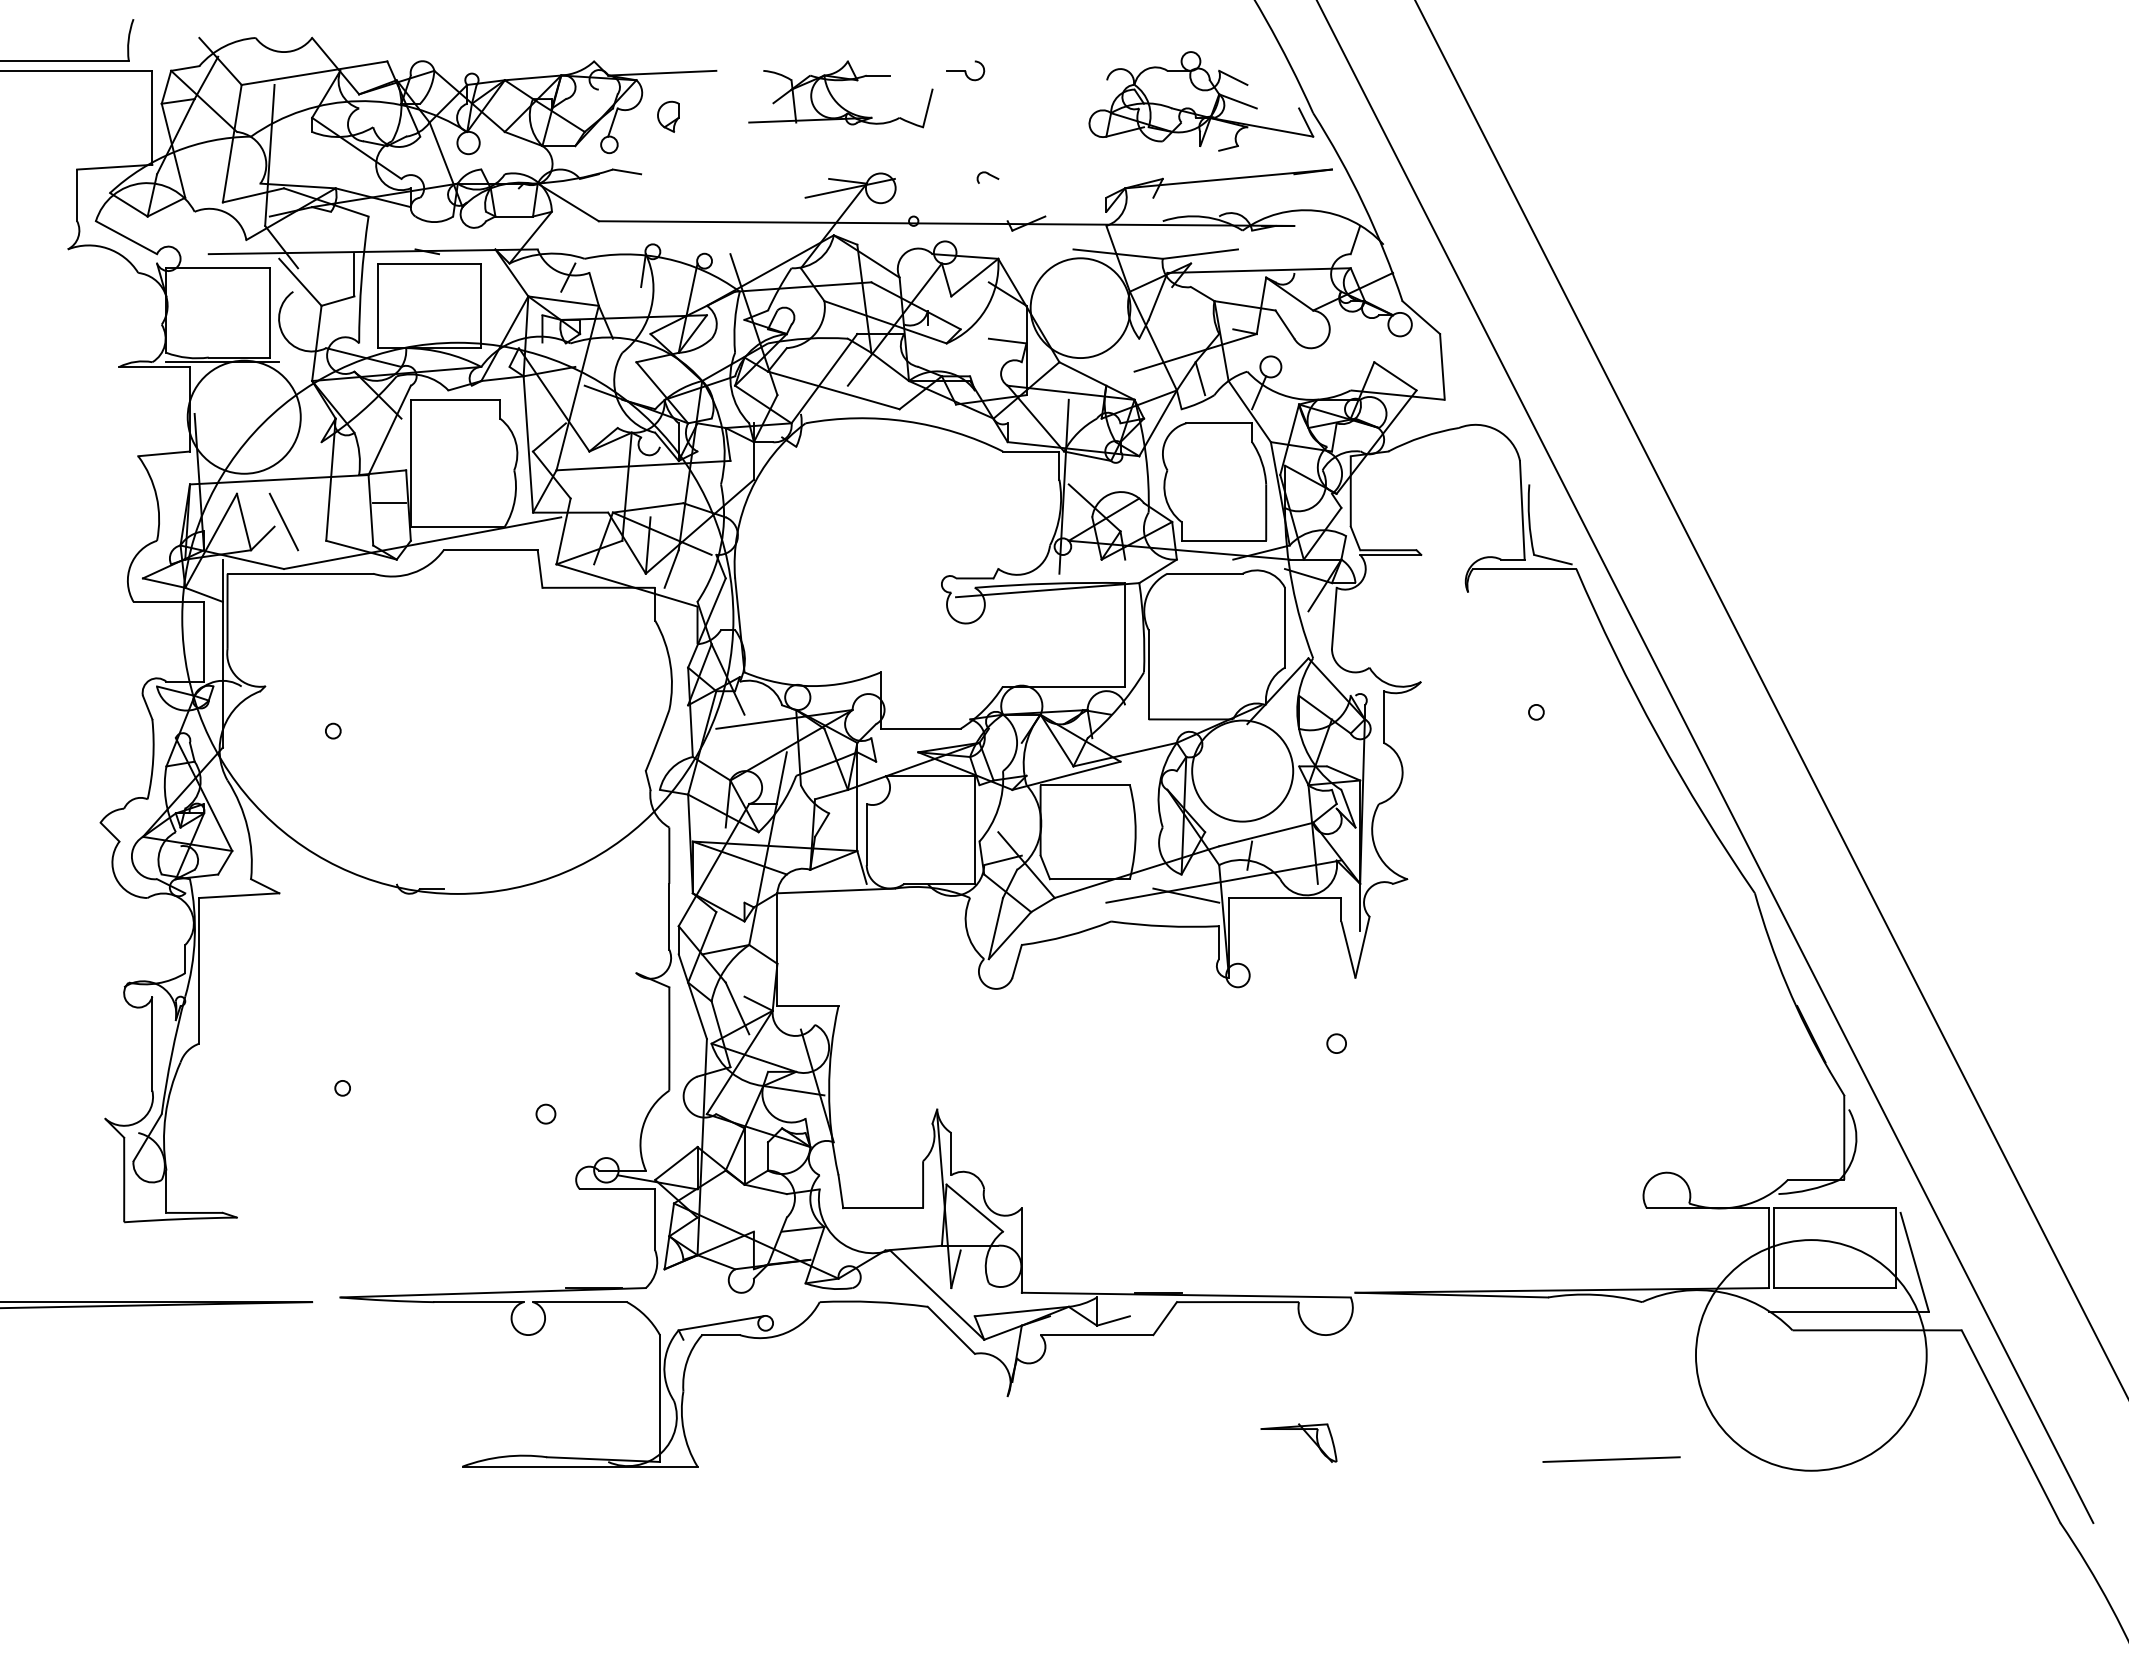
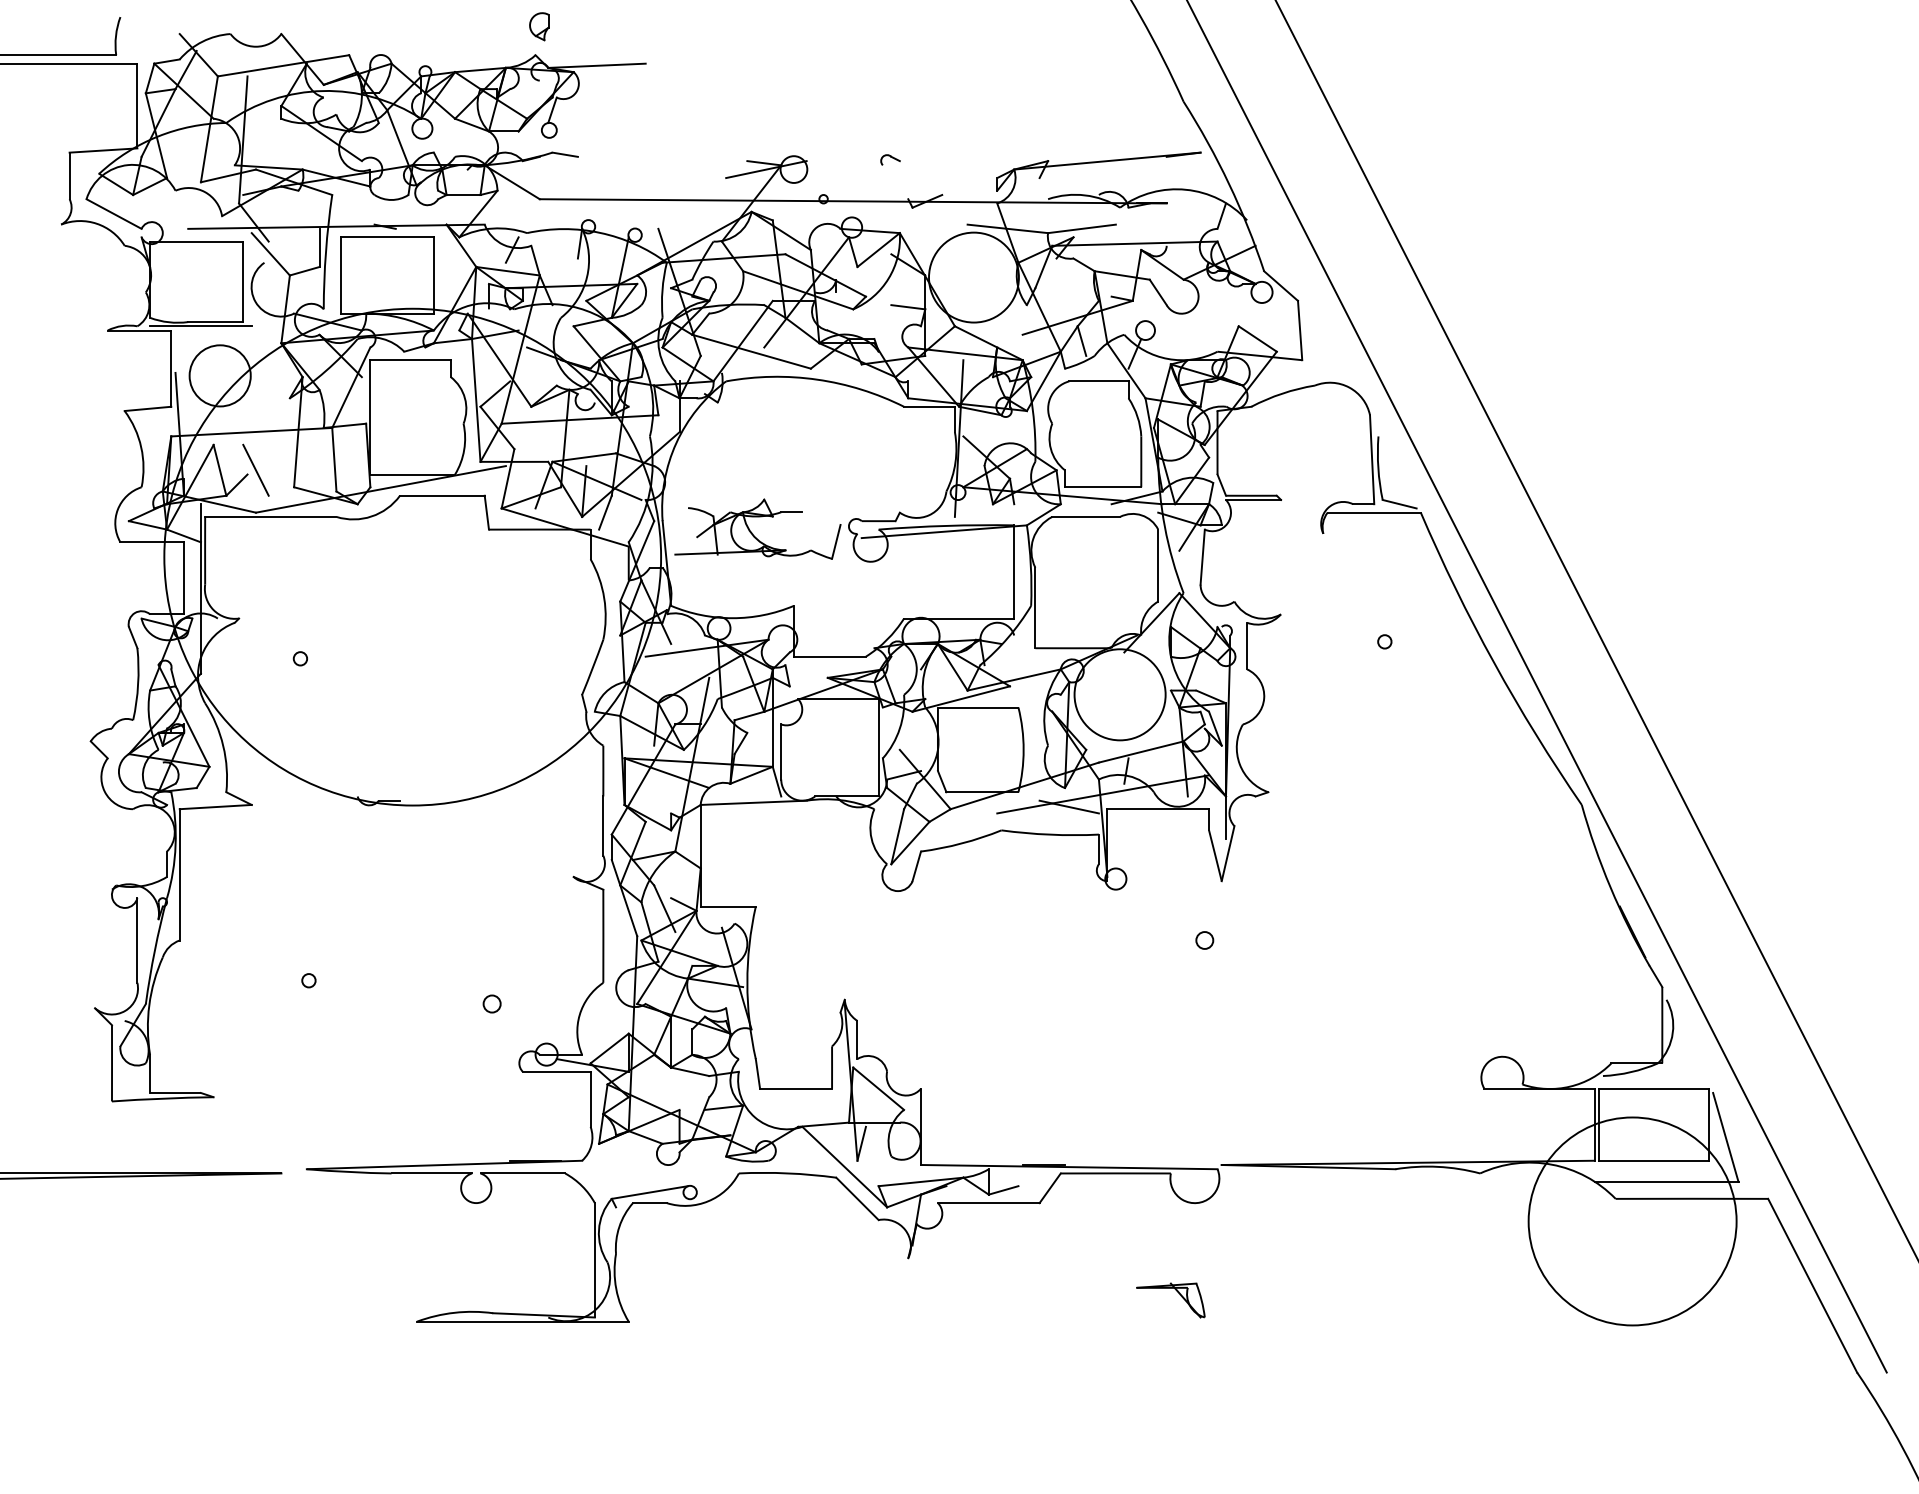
part: (965, 70) -> (870, 63), removed
part: (835, 99) -> (753, 533), moved
part: (1201, 101) -> (1082, 91), removed
part: (668, 116) -> (539, 26), moved
circle: (243, 416) -> (219, 375), size x0.6
line: (389, 503) -> (351, 453), removed
line: (1611, 1459) -> (1452, 1315), removed

